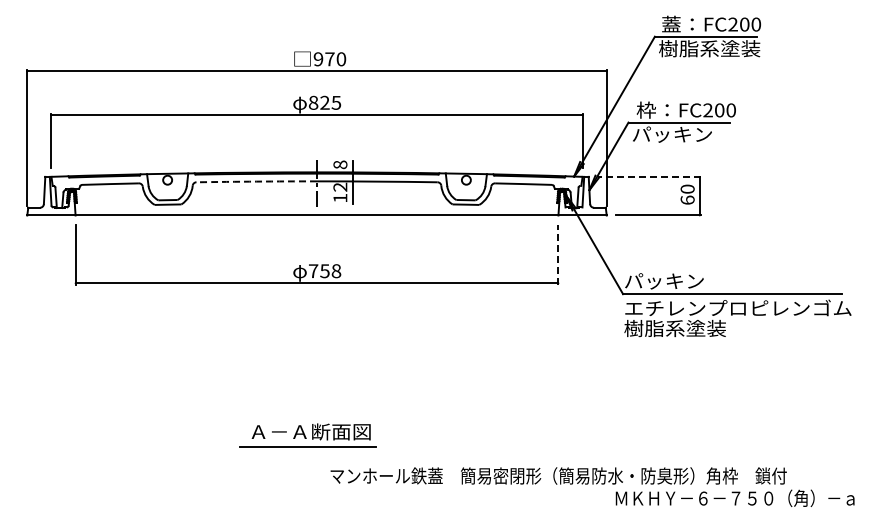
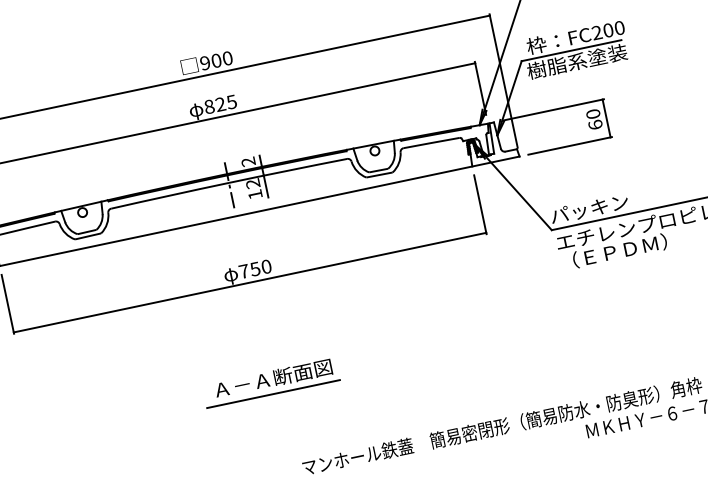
text: (329, 59) -> (216, 61), 970 -> 900
text: (682, 134) -> (576, 61), パッキン -> 樹脂系塗装
text: (340, 164) -> (248, 161), 8 -> 2
line: (649, 176) -> (553, 109), dashed -> solid
arc: (256, 181) -> (169, 195), dashed -> solid
line: (558, 254) -> (480, 204), dashed -> solid
text: (336, 270) -> (266, 266), 758 -> 750
text: (678, 328) -> (613, 252), 樹脂系塗装 -> （ＥＰＤＭ）
part: (307, 435) -> (270, 382), moved

